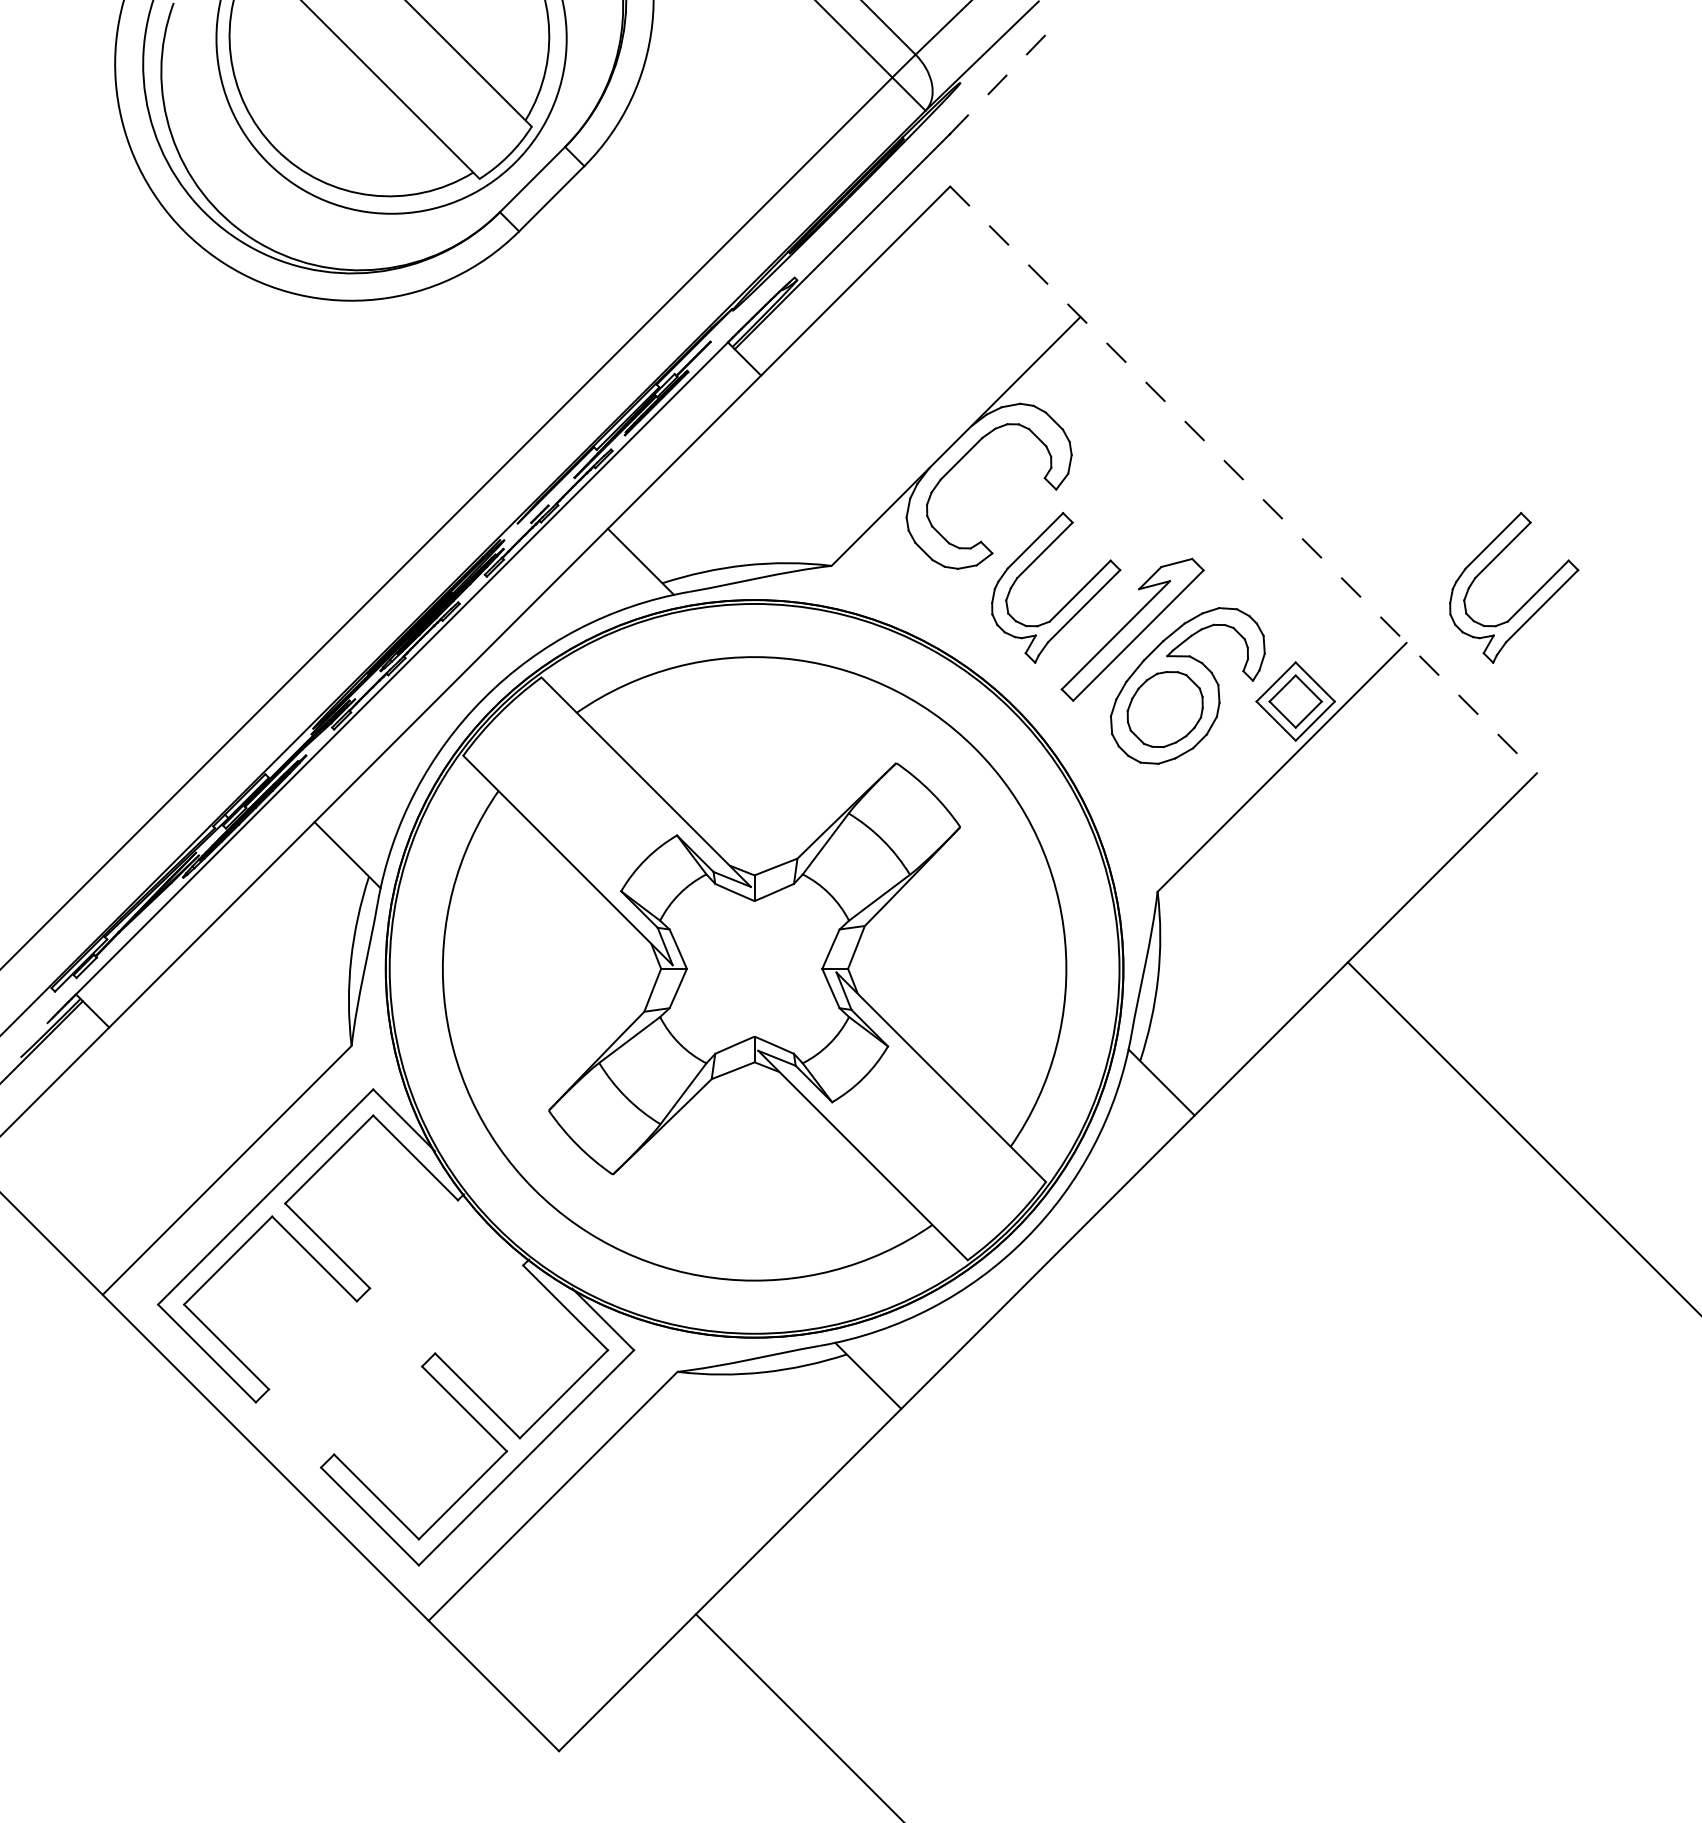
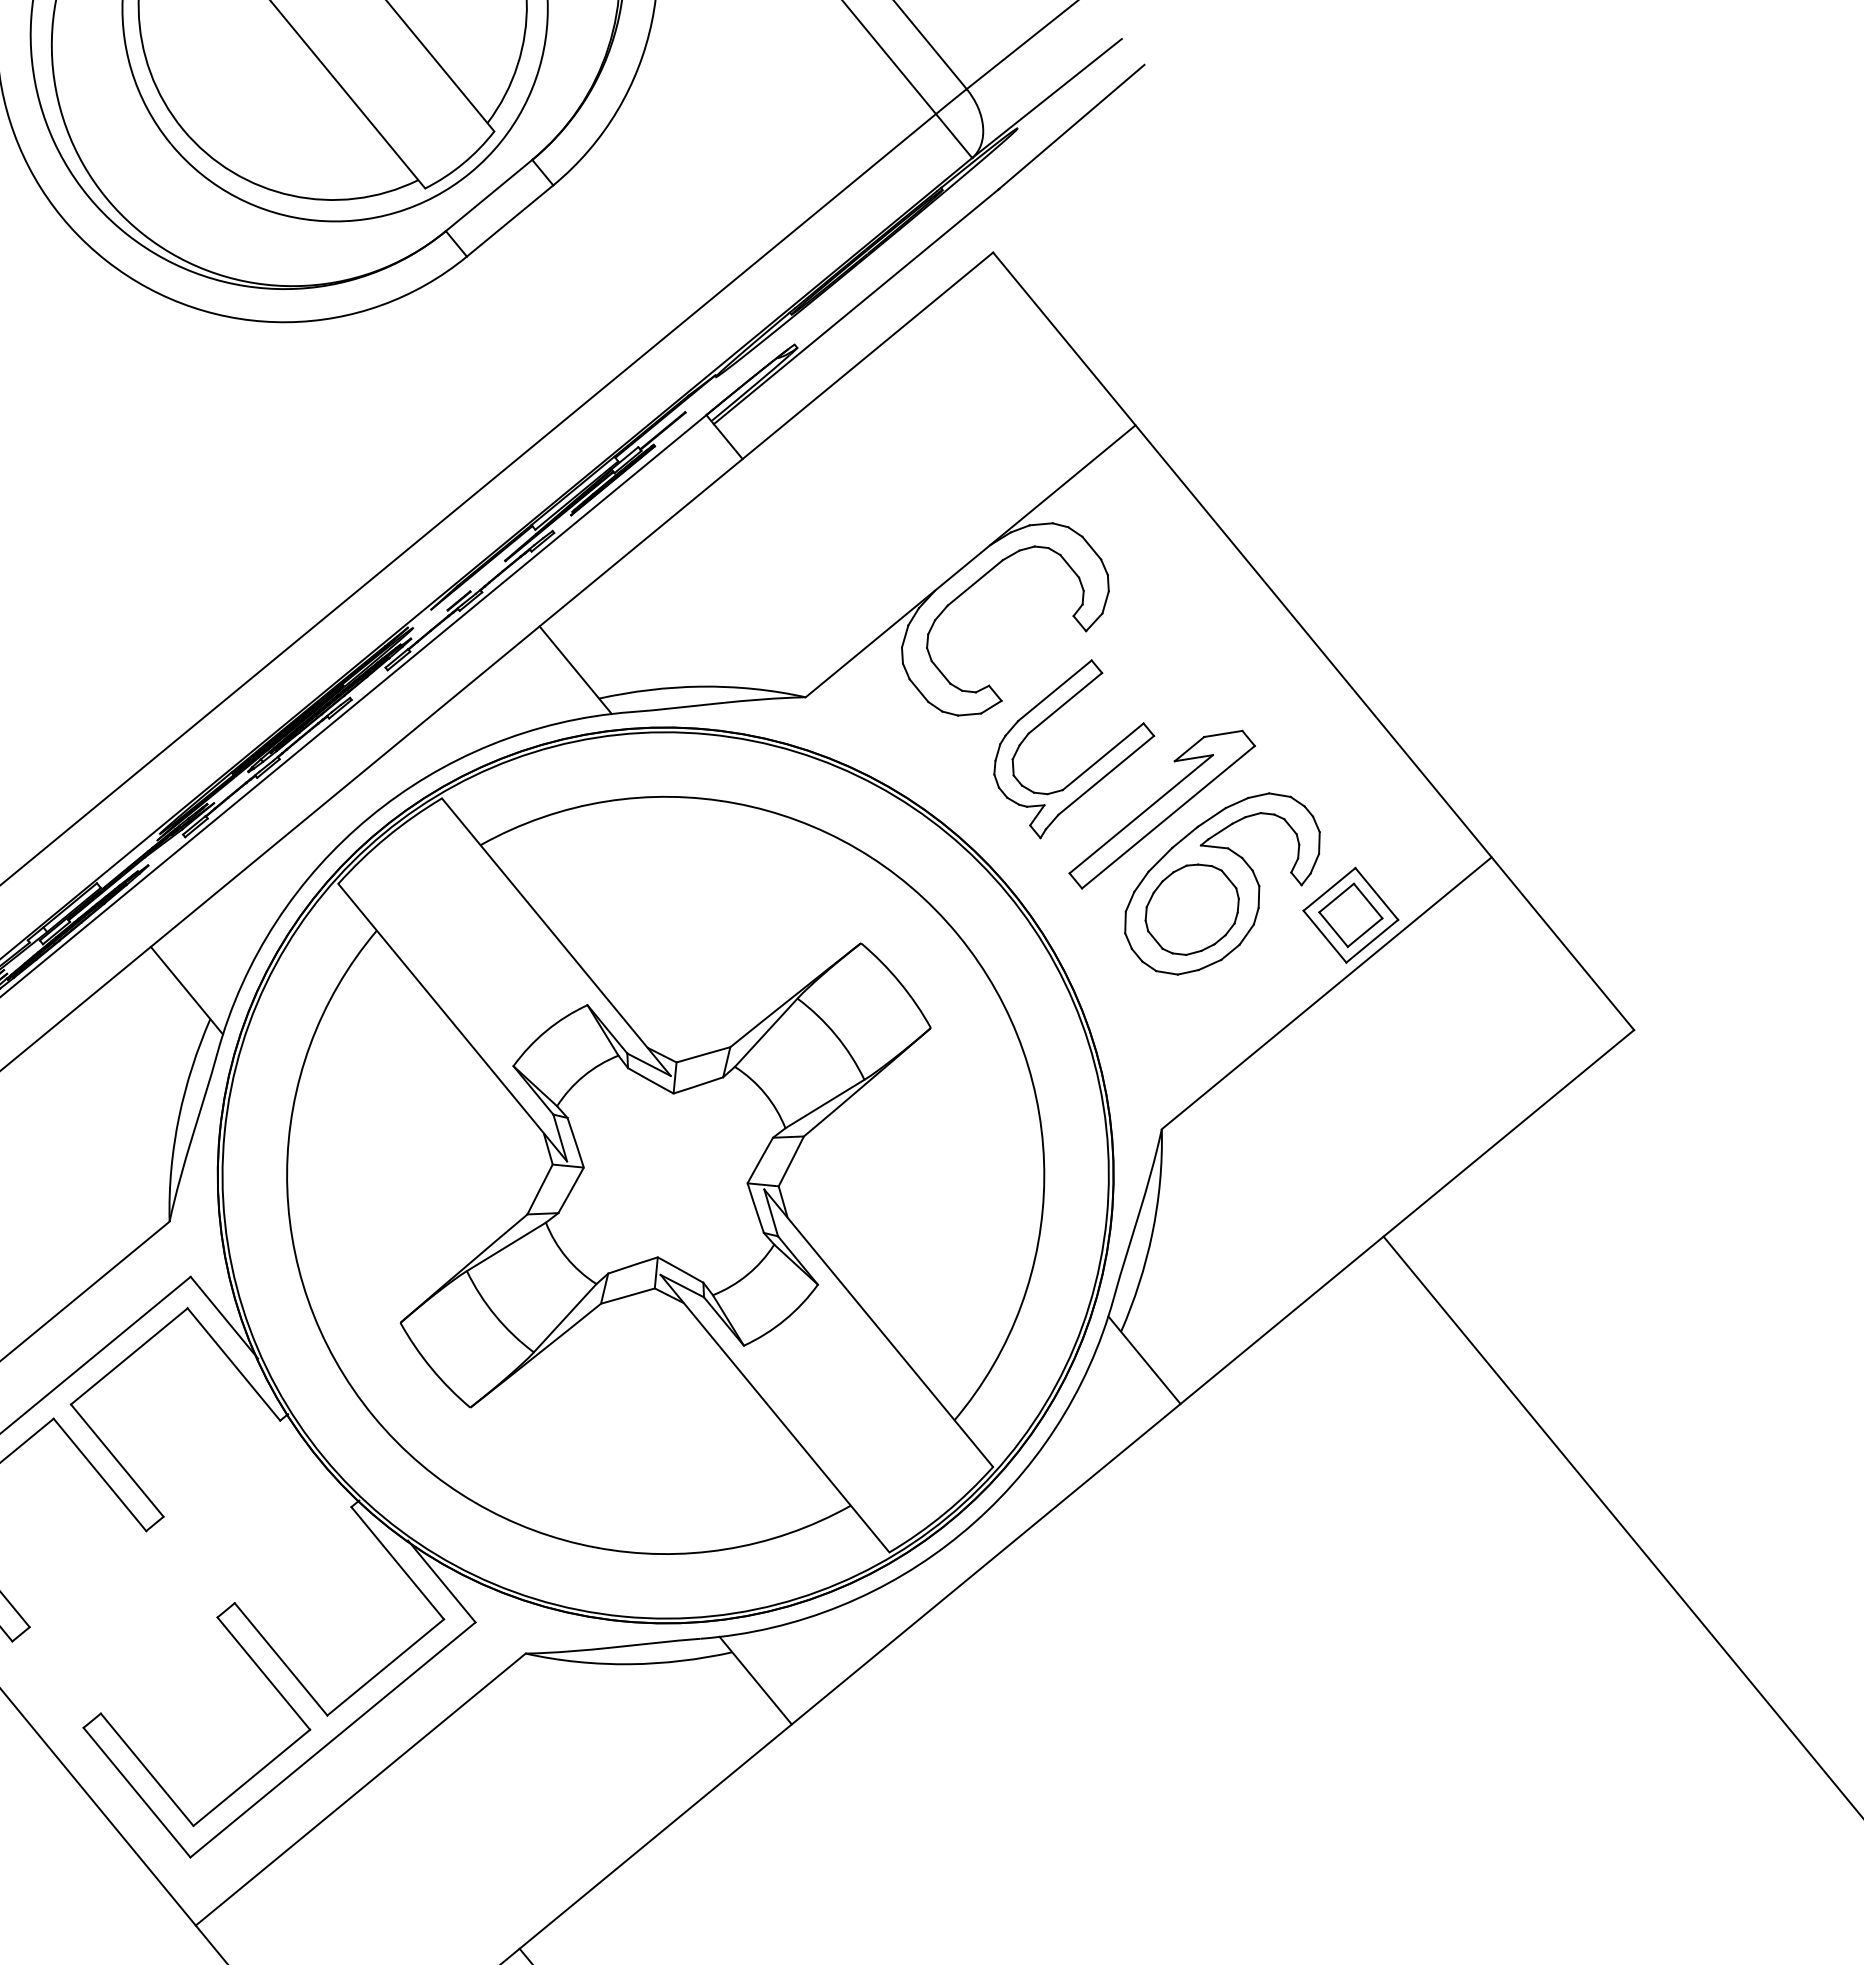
line: (1004, 77) -> (1071, 127), dashed -> solid
line: (1243, 479) -> (1313, 640), dashed -> solid
part: (1527, 600) -> (1642, 820), removed

